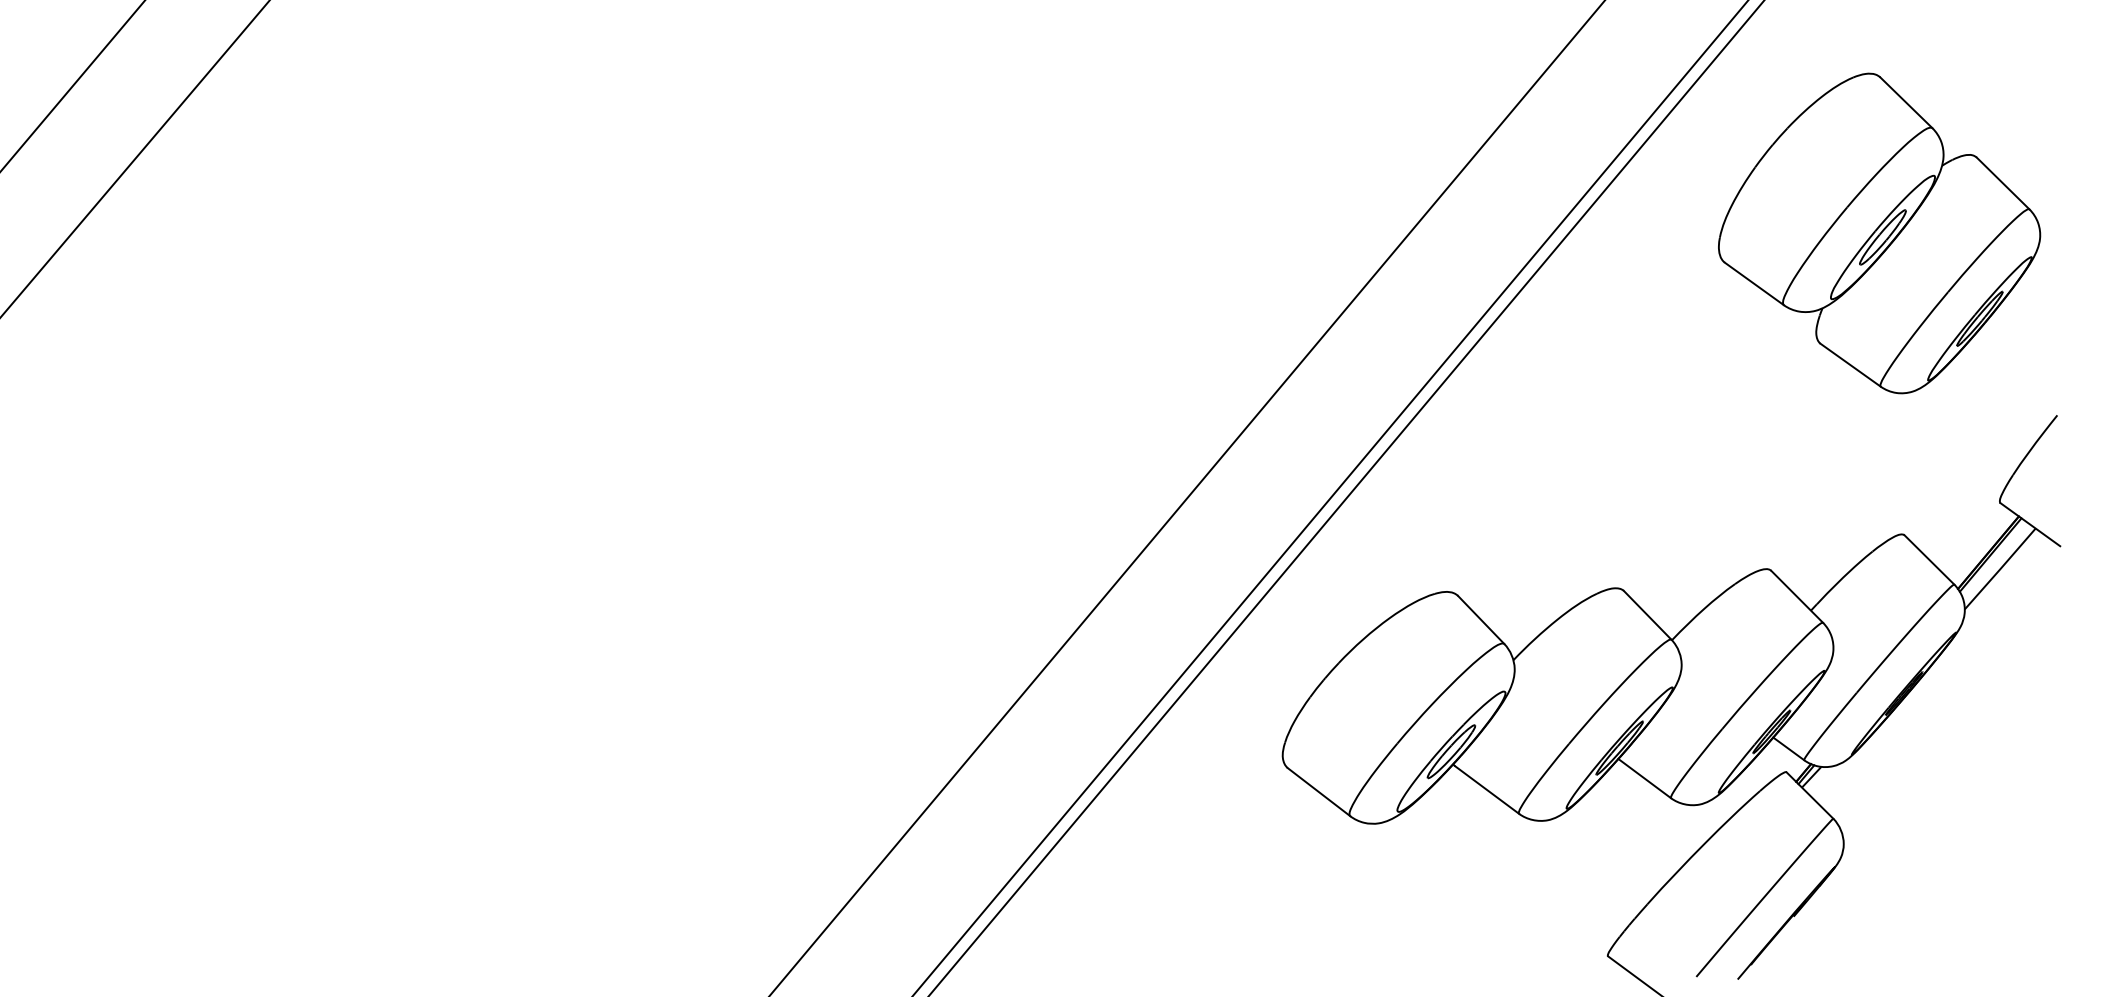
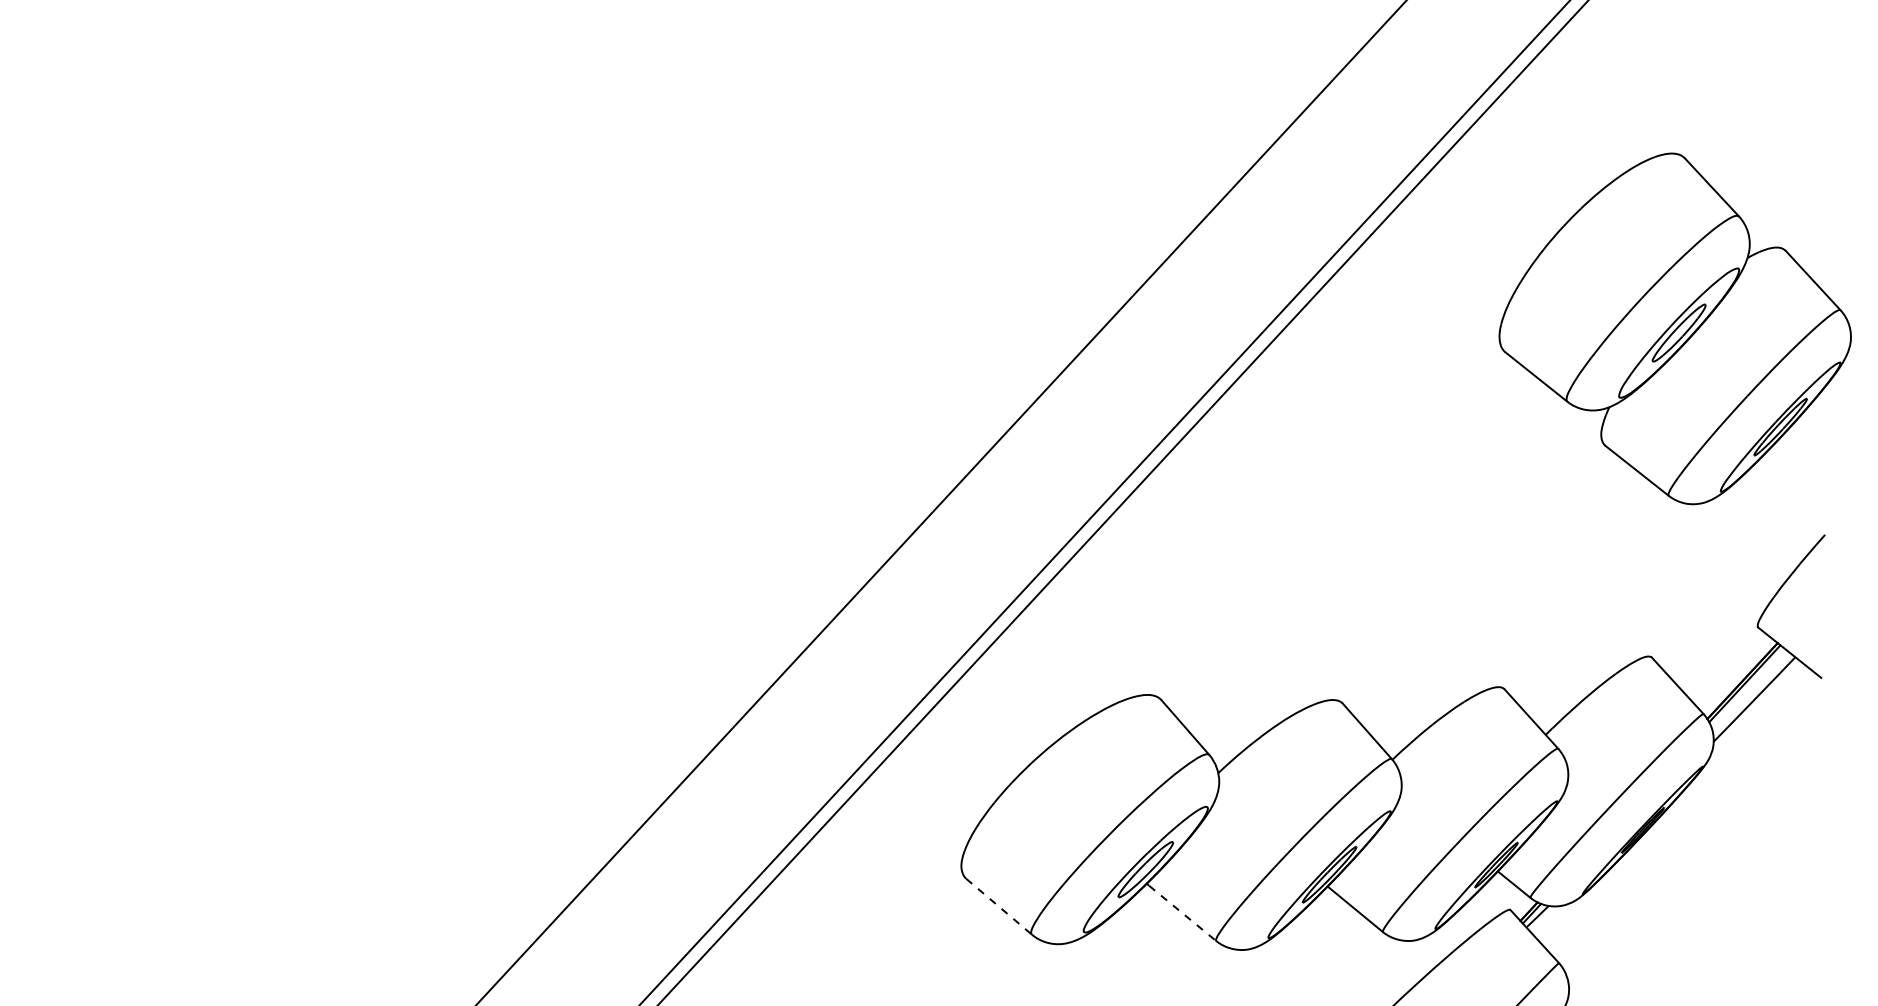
part: (1879, 233) -> (1675, 328), moved
line: (1487, 790) -> (1183, 913), solid -> dashed
line: (1319, 792) -> (999, 907), solid -> dashed

